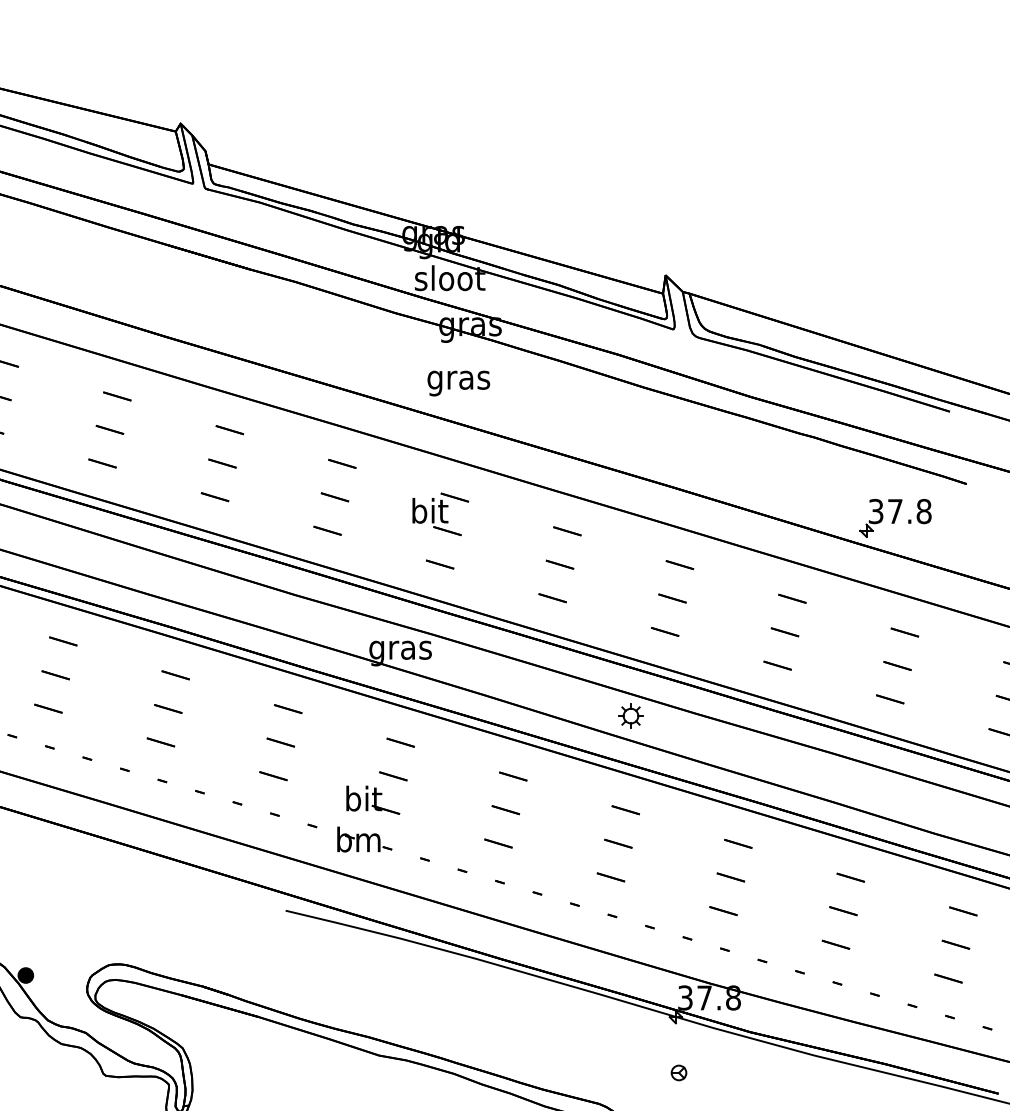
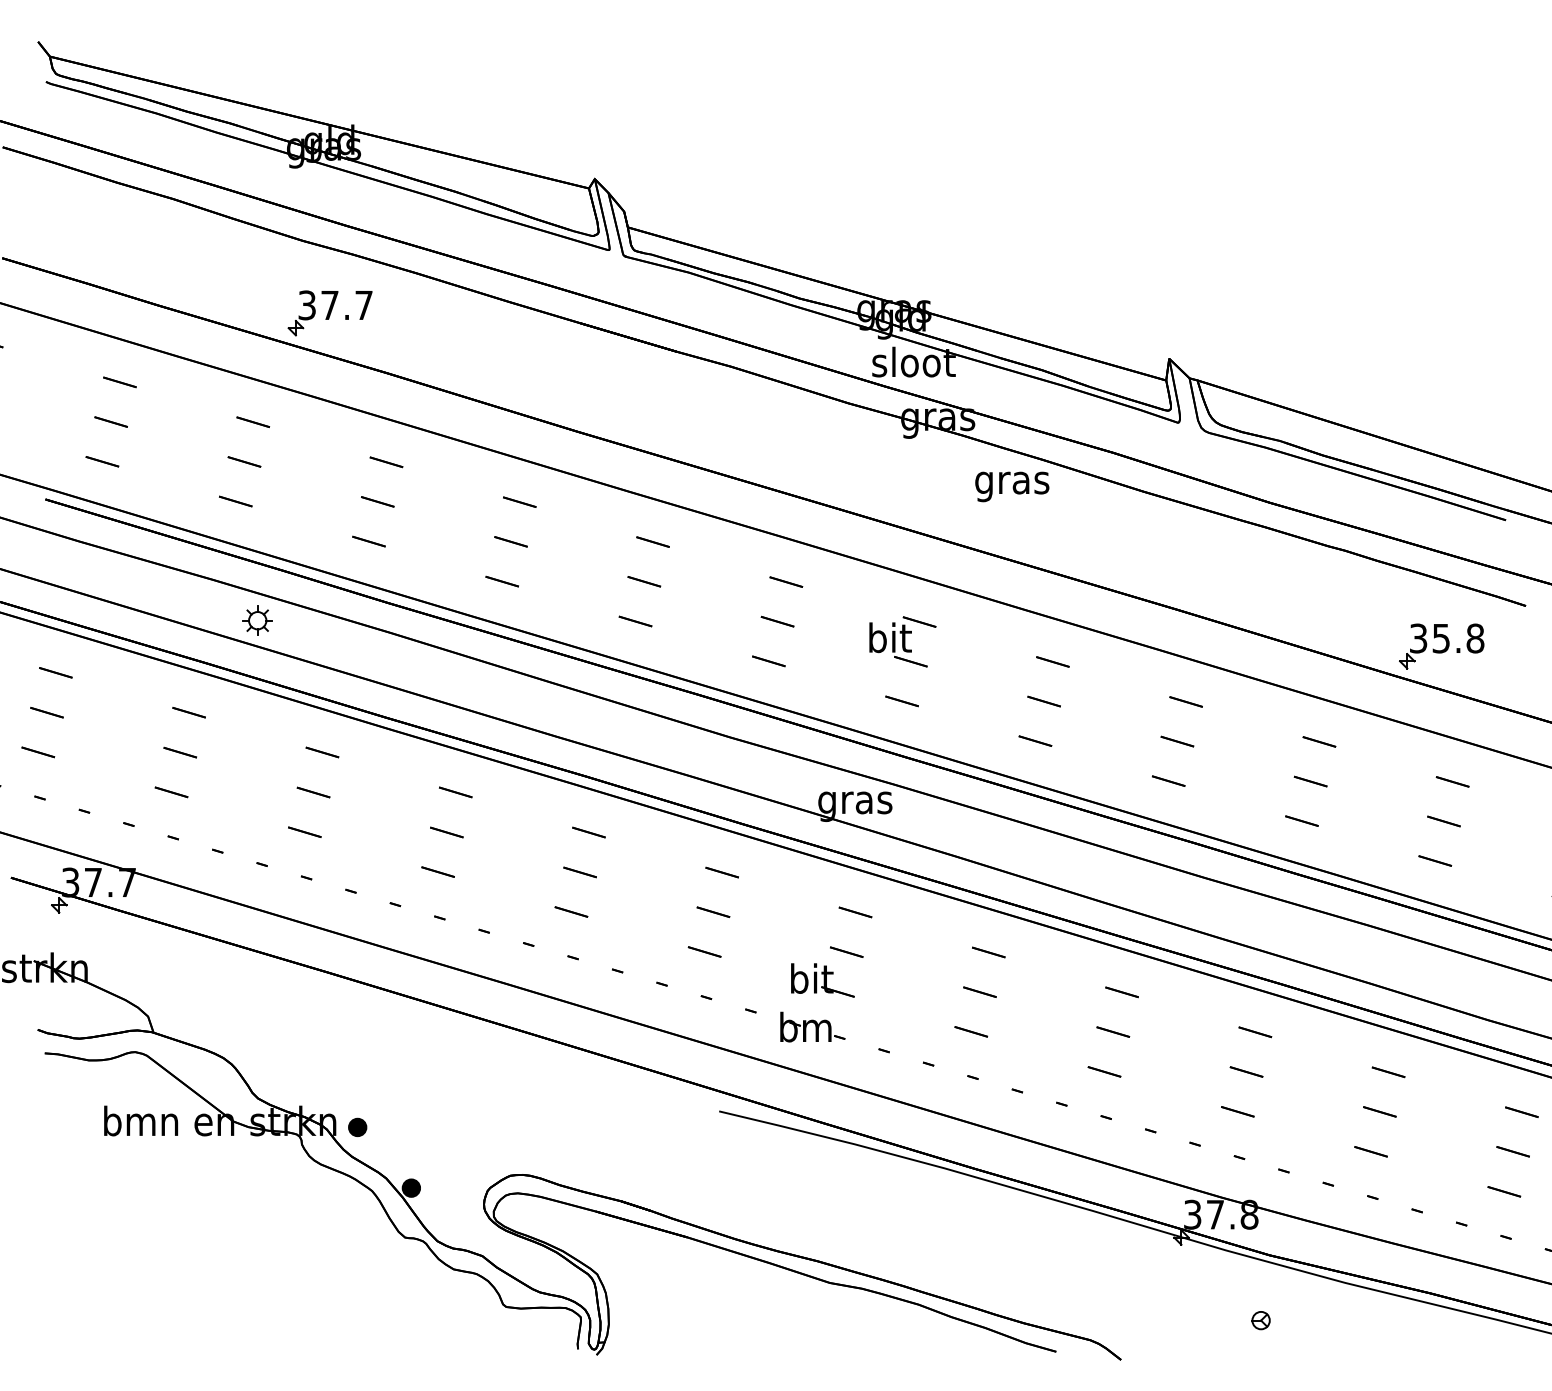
text: (459, 383) -> (1012, 486), moved
text: (894, 511) -> (1440, 638), 37.8 -> 35.8
part: (631, 715) -> (1128, 880), removed
part: (678, 1072) -> (1260, 1320), moved

